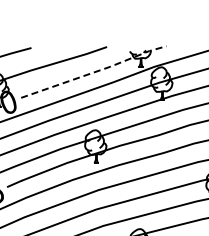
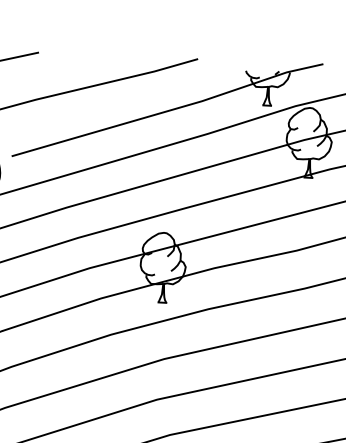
line: (95, 72) -> (170, 111), dashed -> solid

